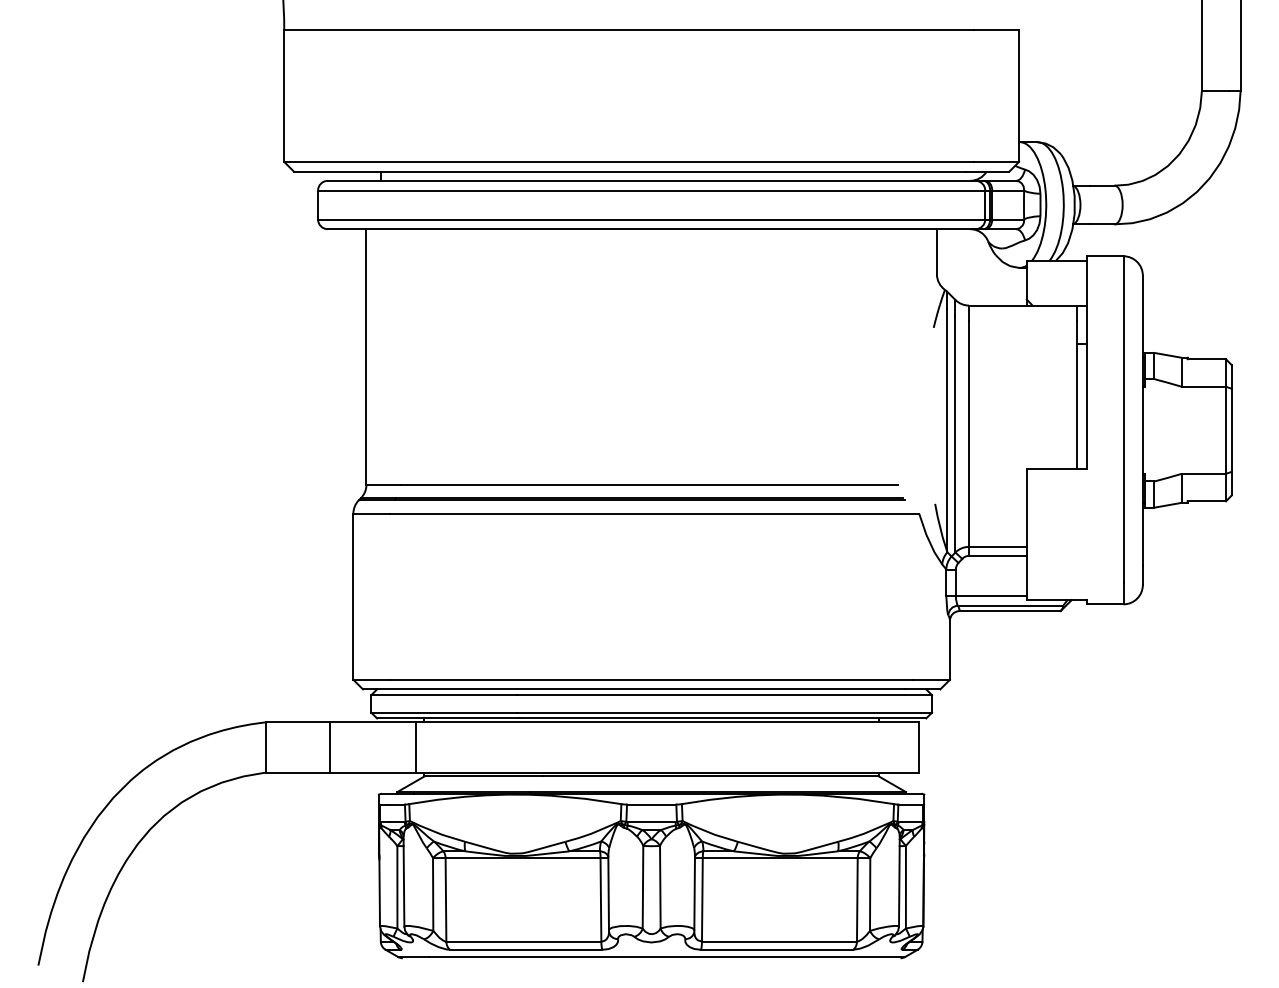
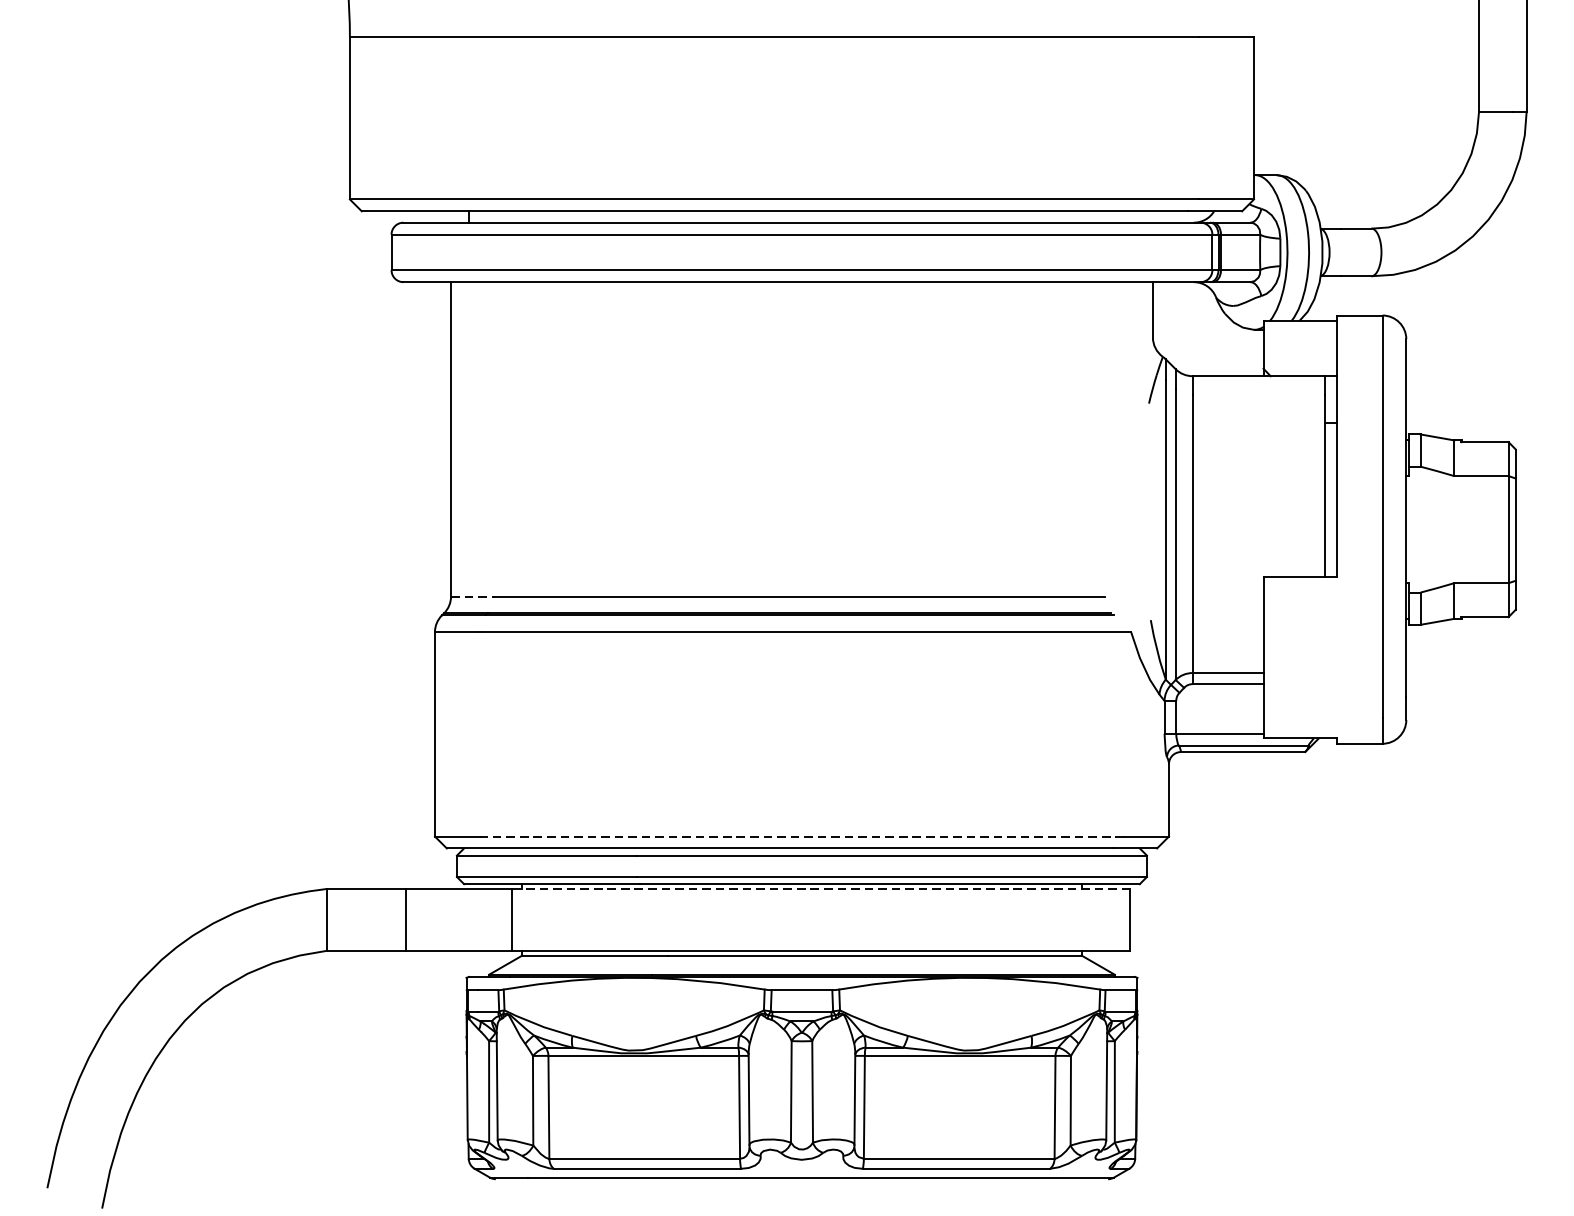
line: (384, 484) -> (473, 596), solid -> dashed
line: (651, 679) -> (801, 836), solid -> dashed
line: (666, 722) -> (820, 889), solid -> dashed

